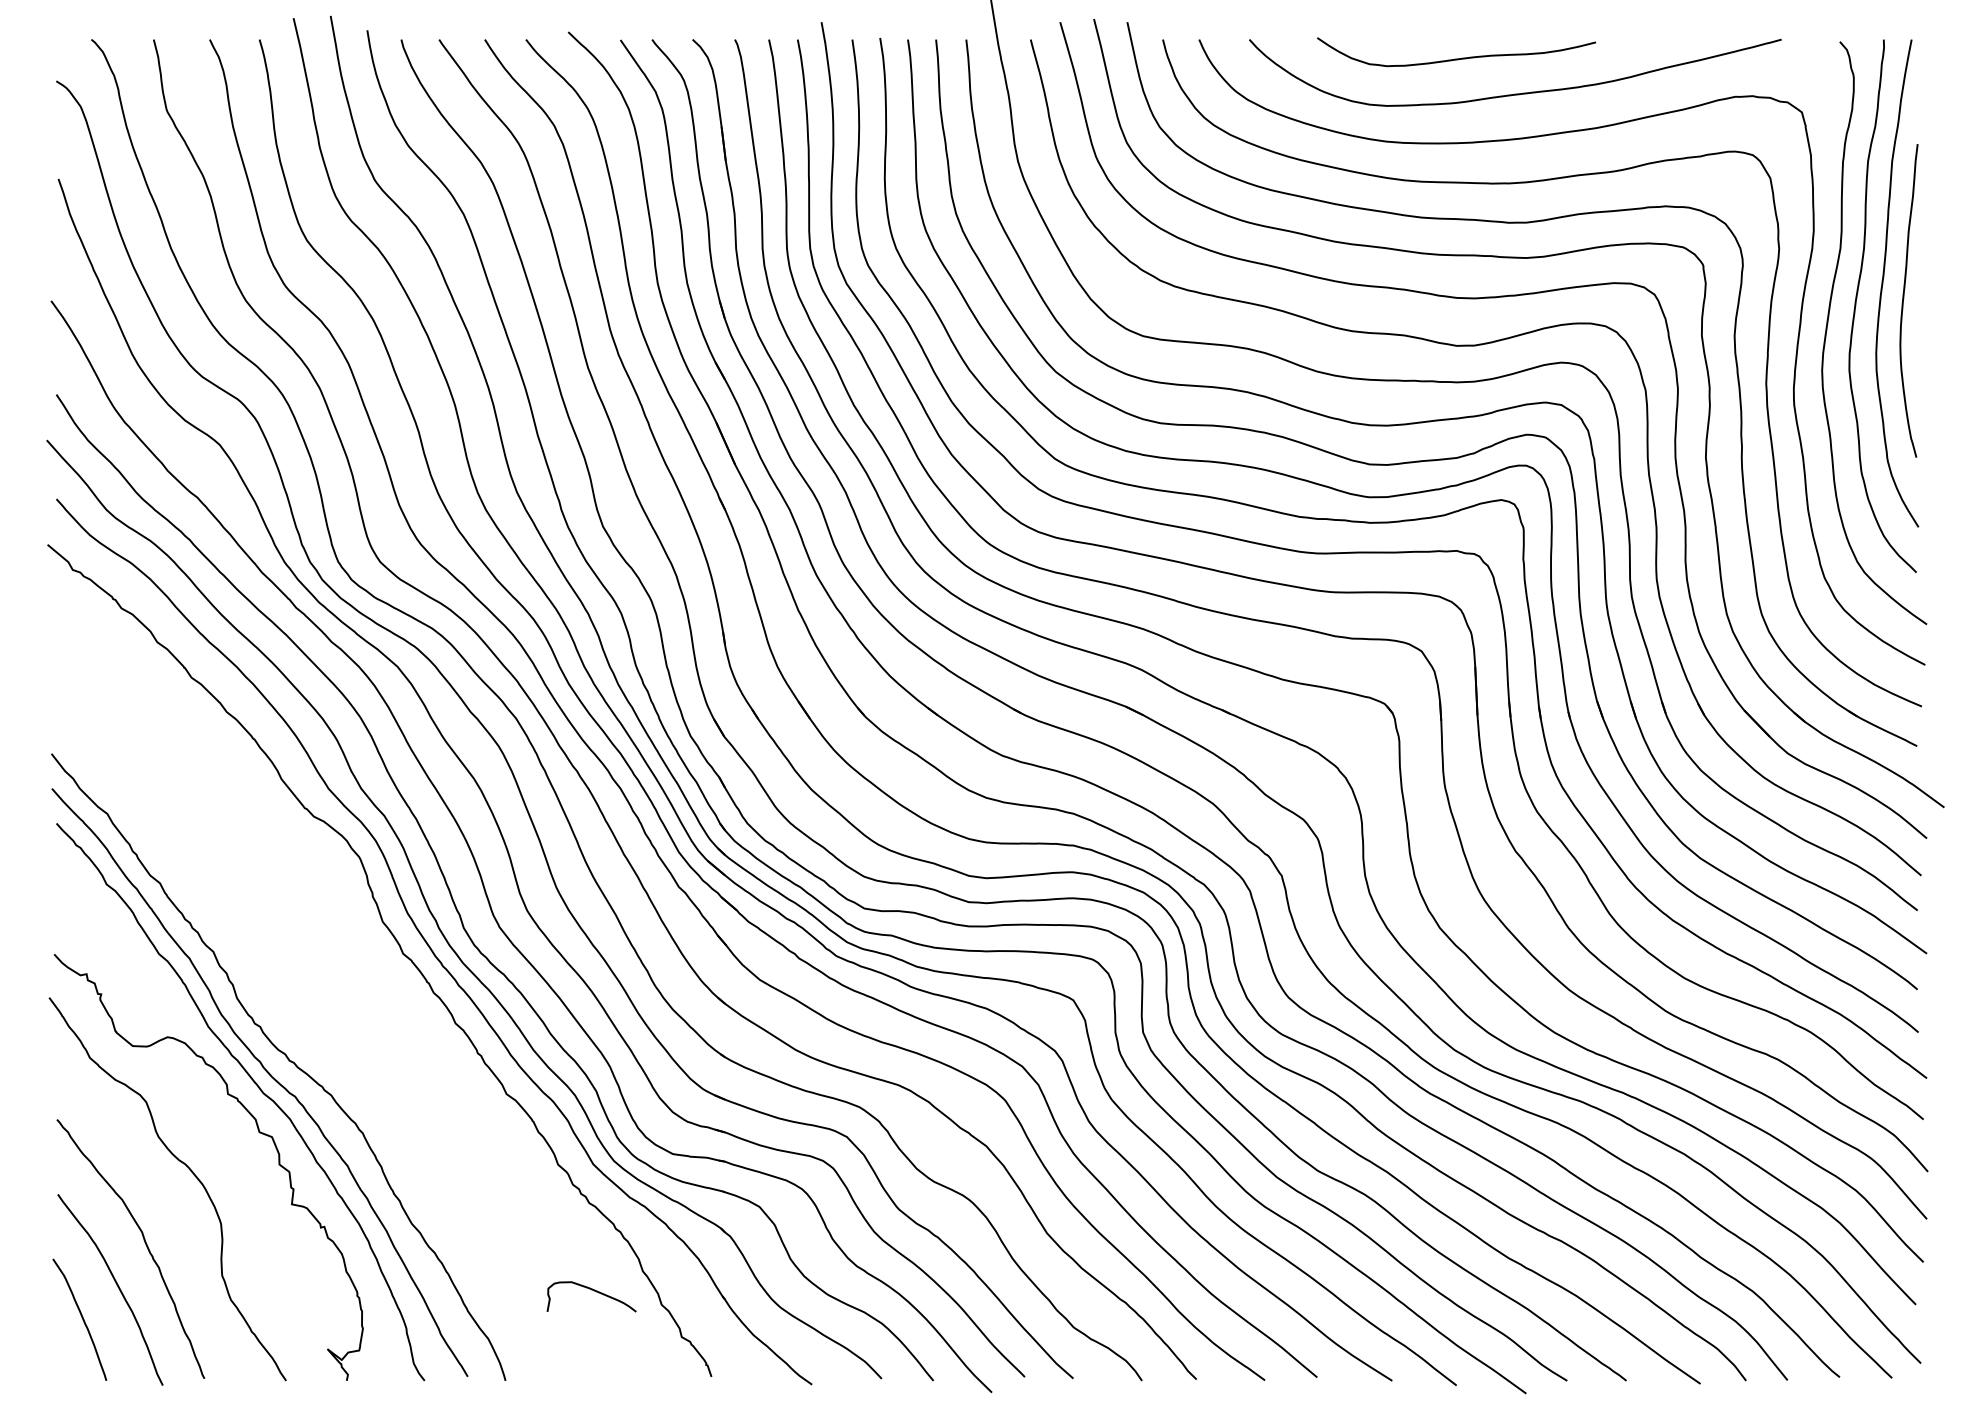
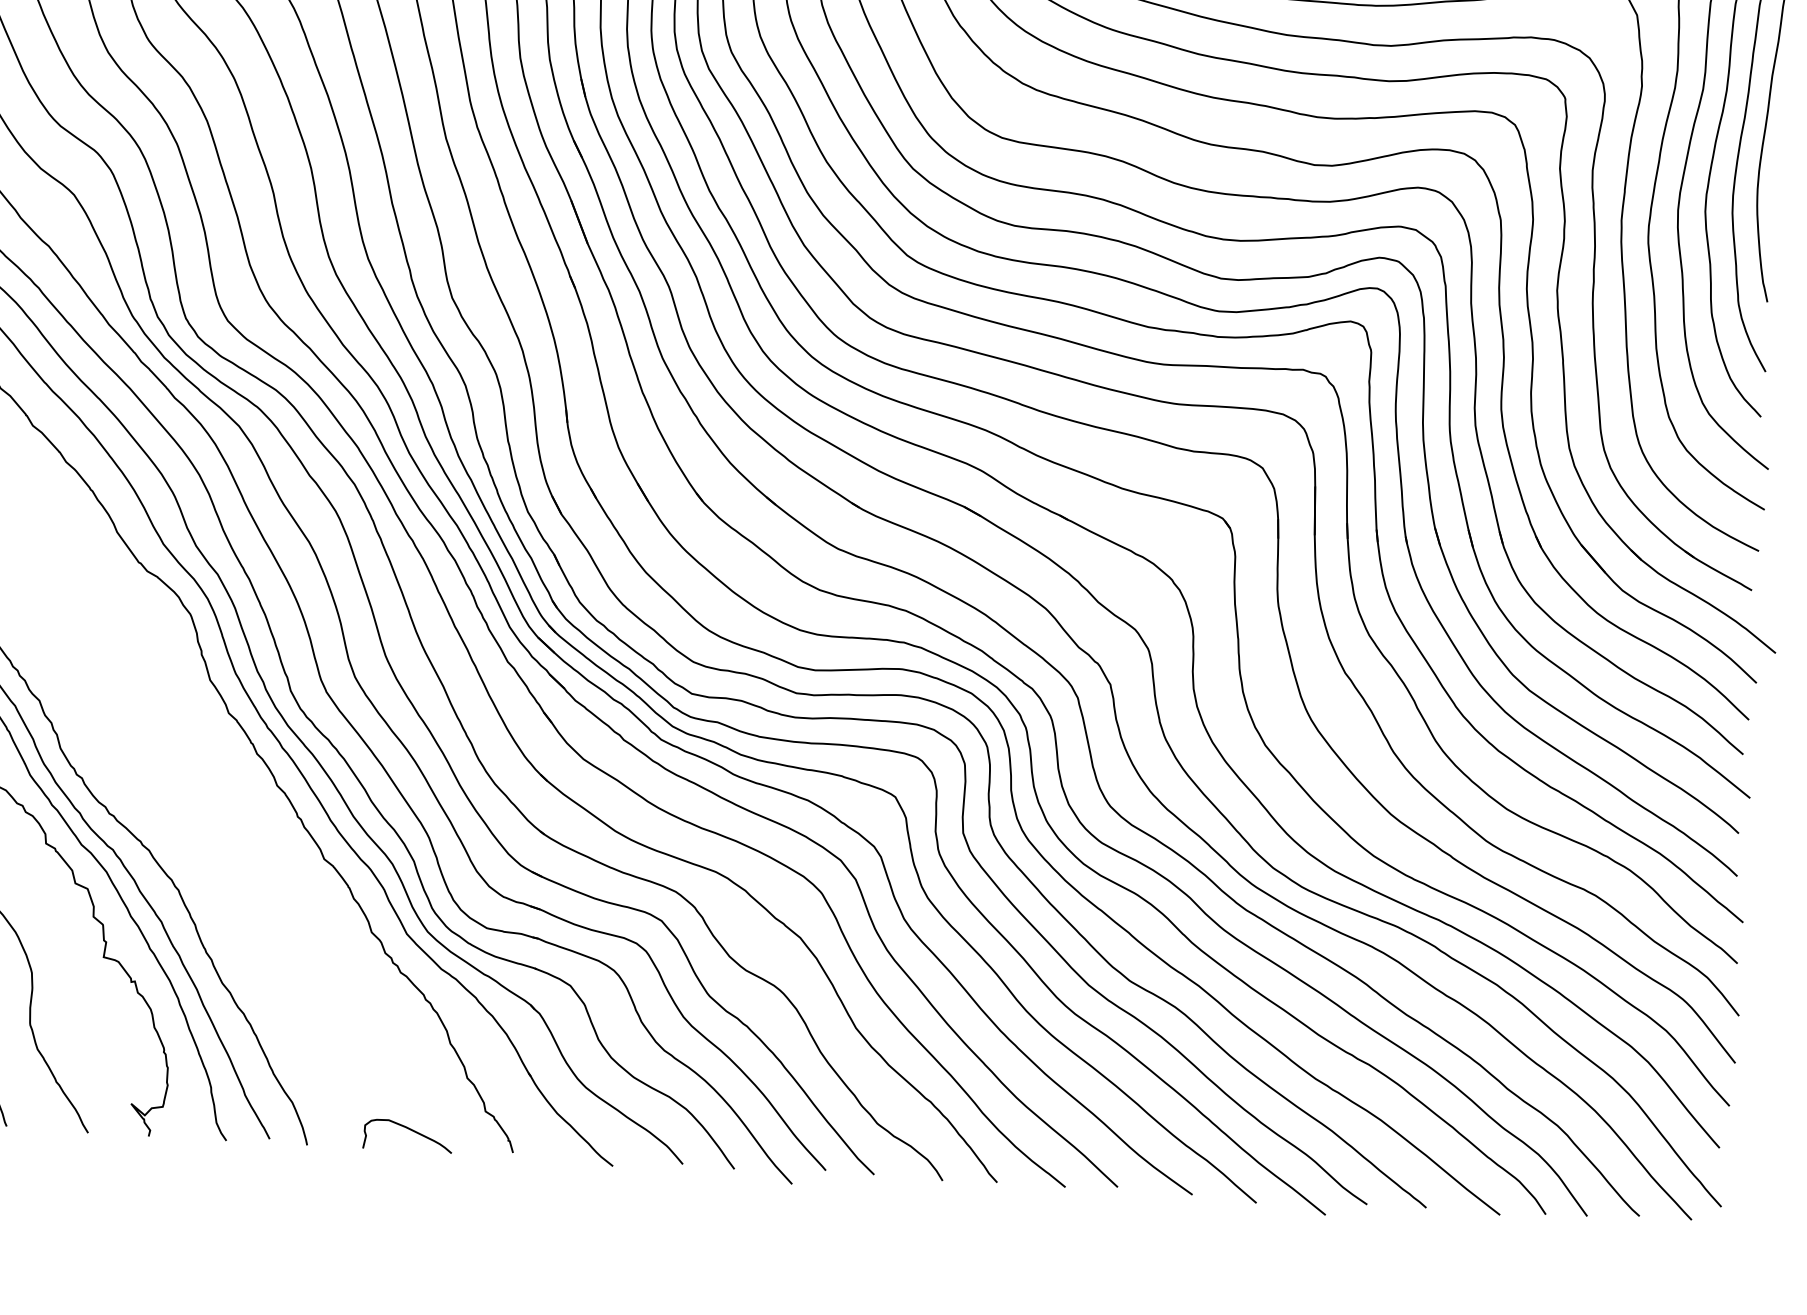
curve: (594, 1291) -> (411, 1130), moved

